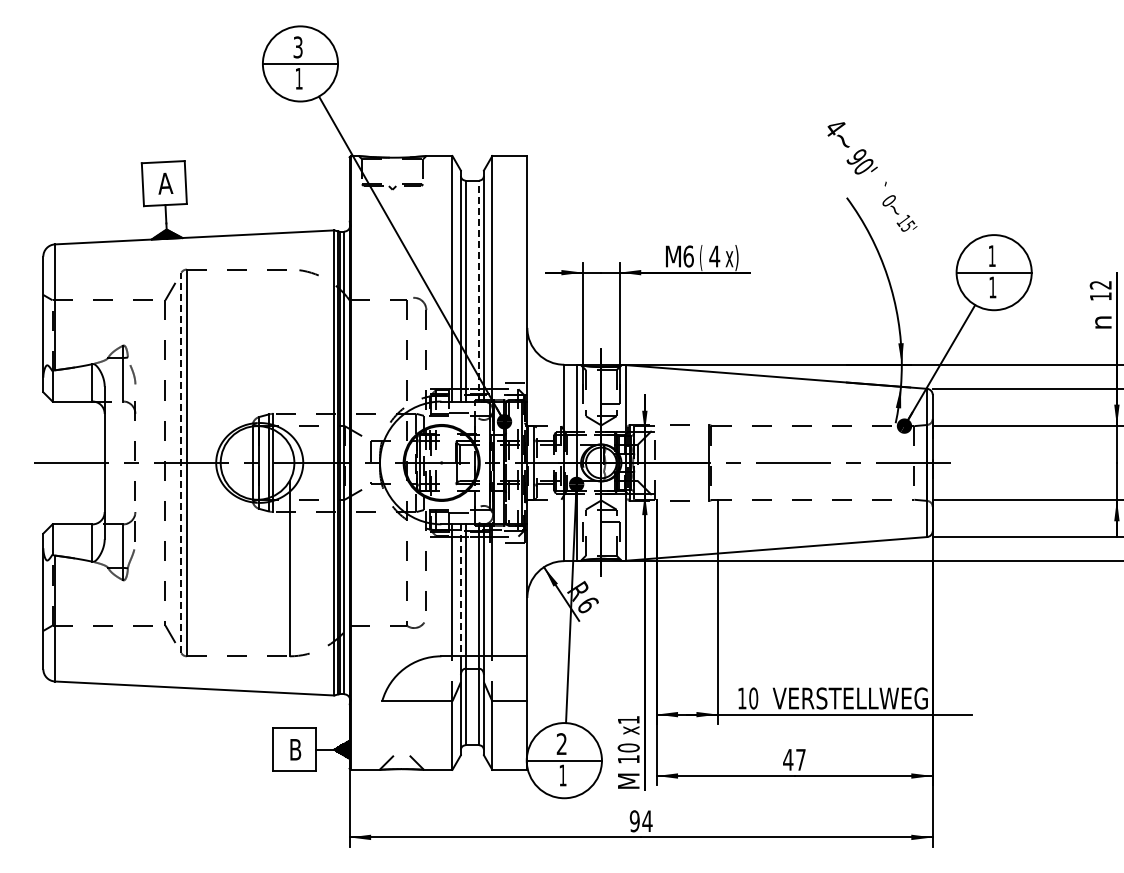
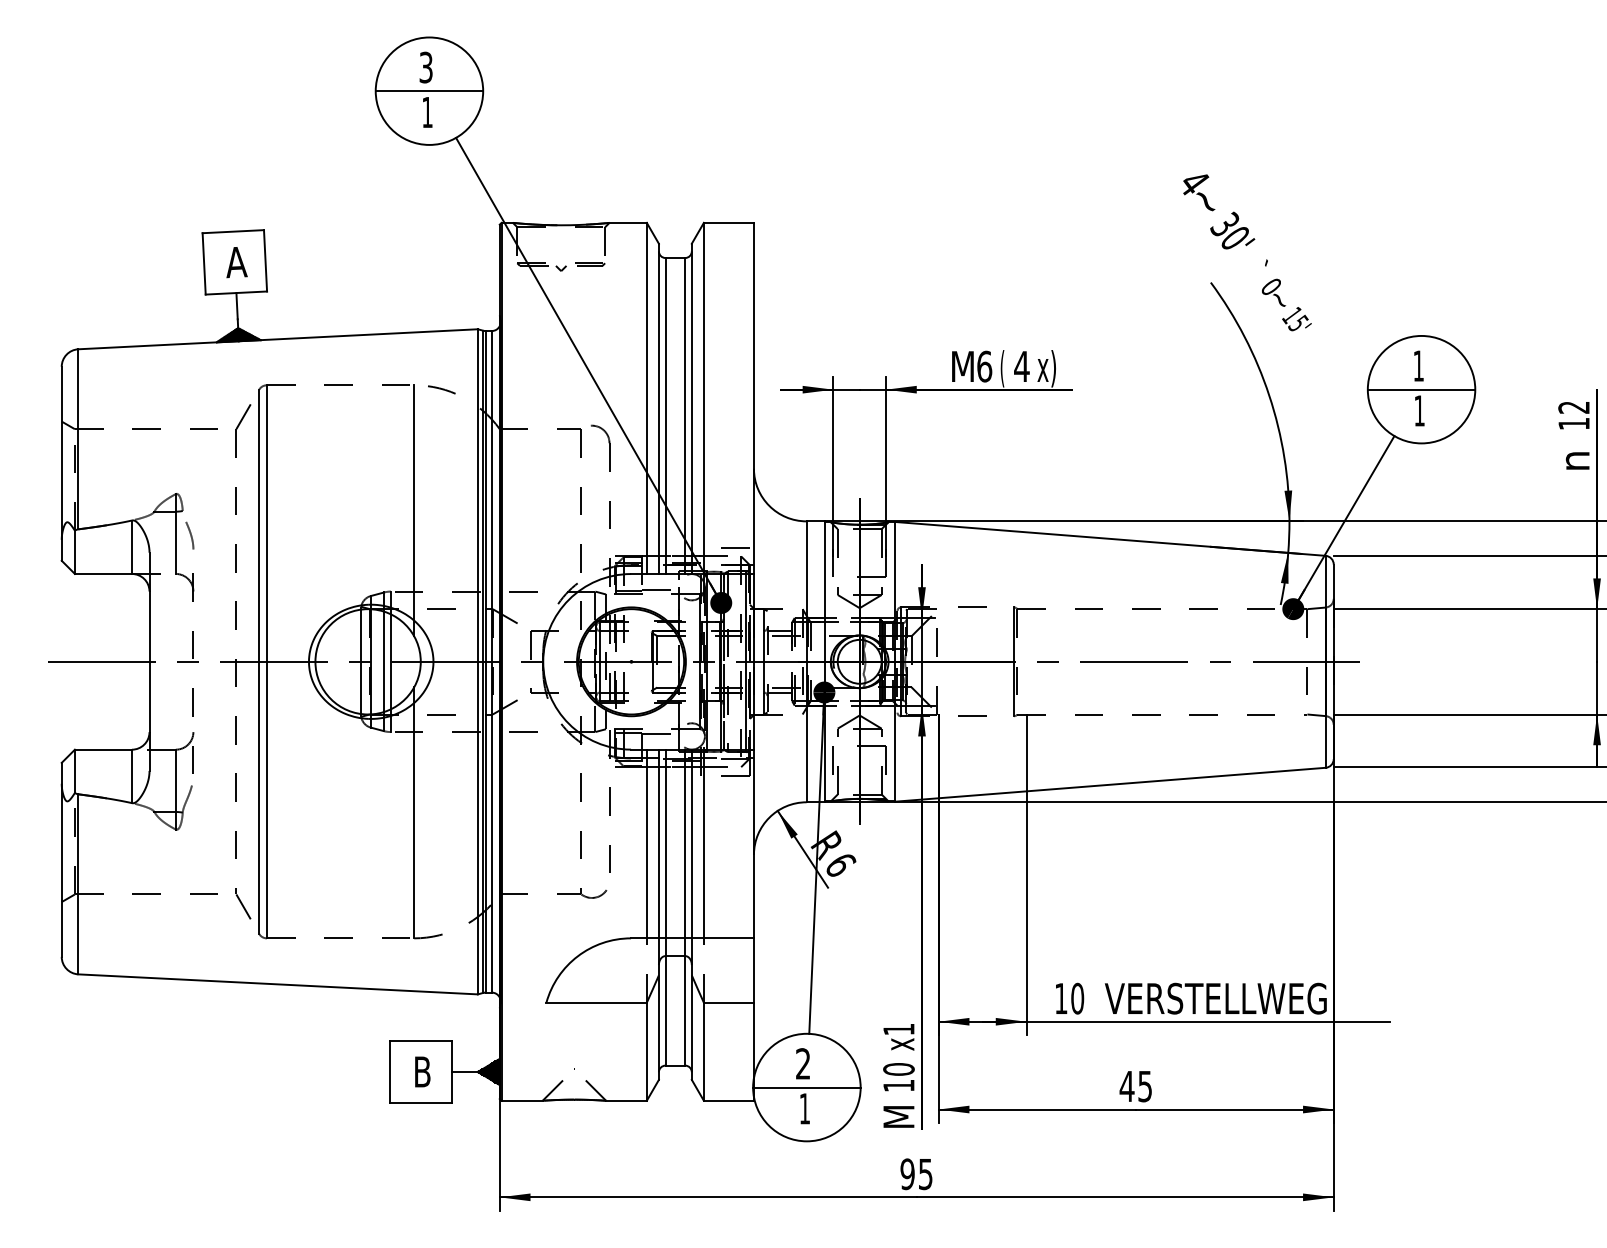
text: (856, 156) -> (1224, 223), 90' -> 30'
line: (479, 290) -> (685, 415), dashed -> solid
line: (289, 357) -> (413, 511), added
line: (181, 462) -> (259, 661), dashed -> solid
line: (460, 590) -> (658, 844), dashed -> solid
text: (800, 759) -> (1144, 1085), 47 -> 45
text: (647, 821) -> (925, 1174), 94 -> 95

